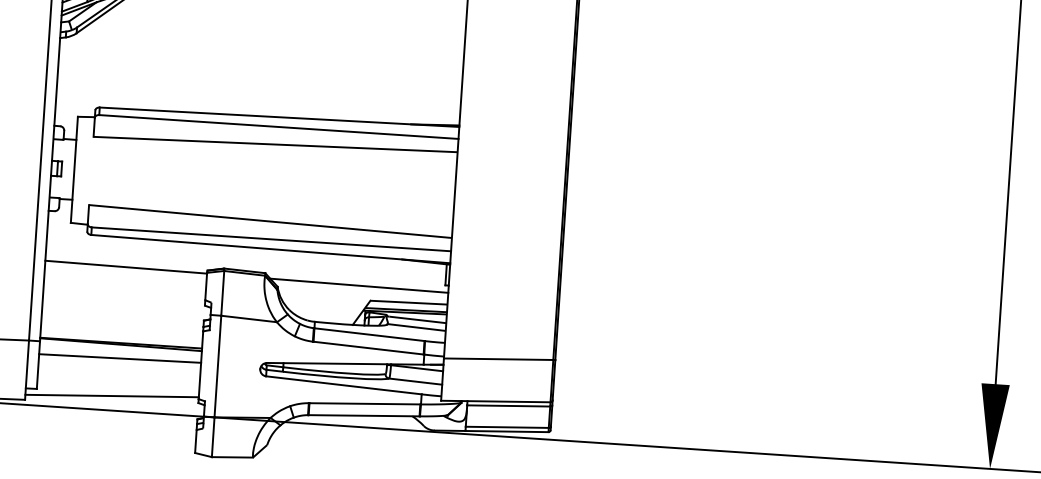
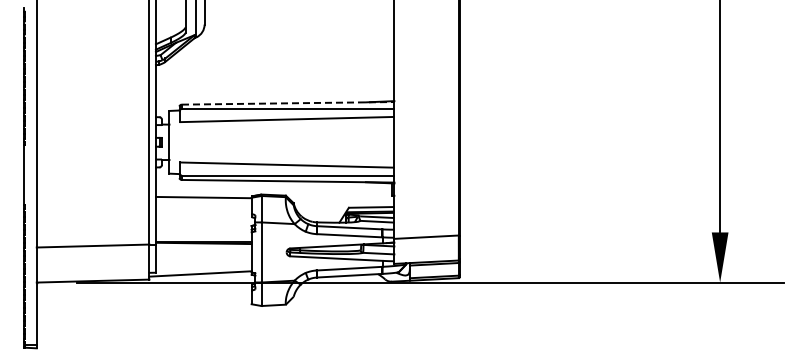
line: (280, 117) -> (288, 103), solid -> dashed
line: (358, 285) -> (341, 199), removed
line: (119, 358) -> (203, 251), removed

